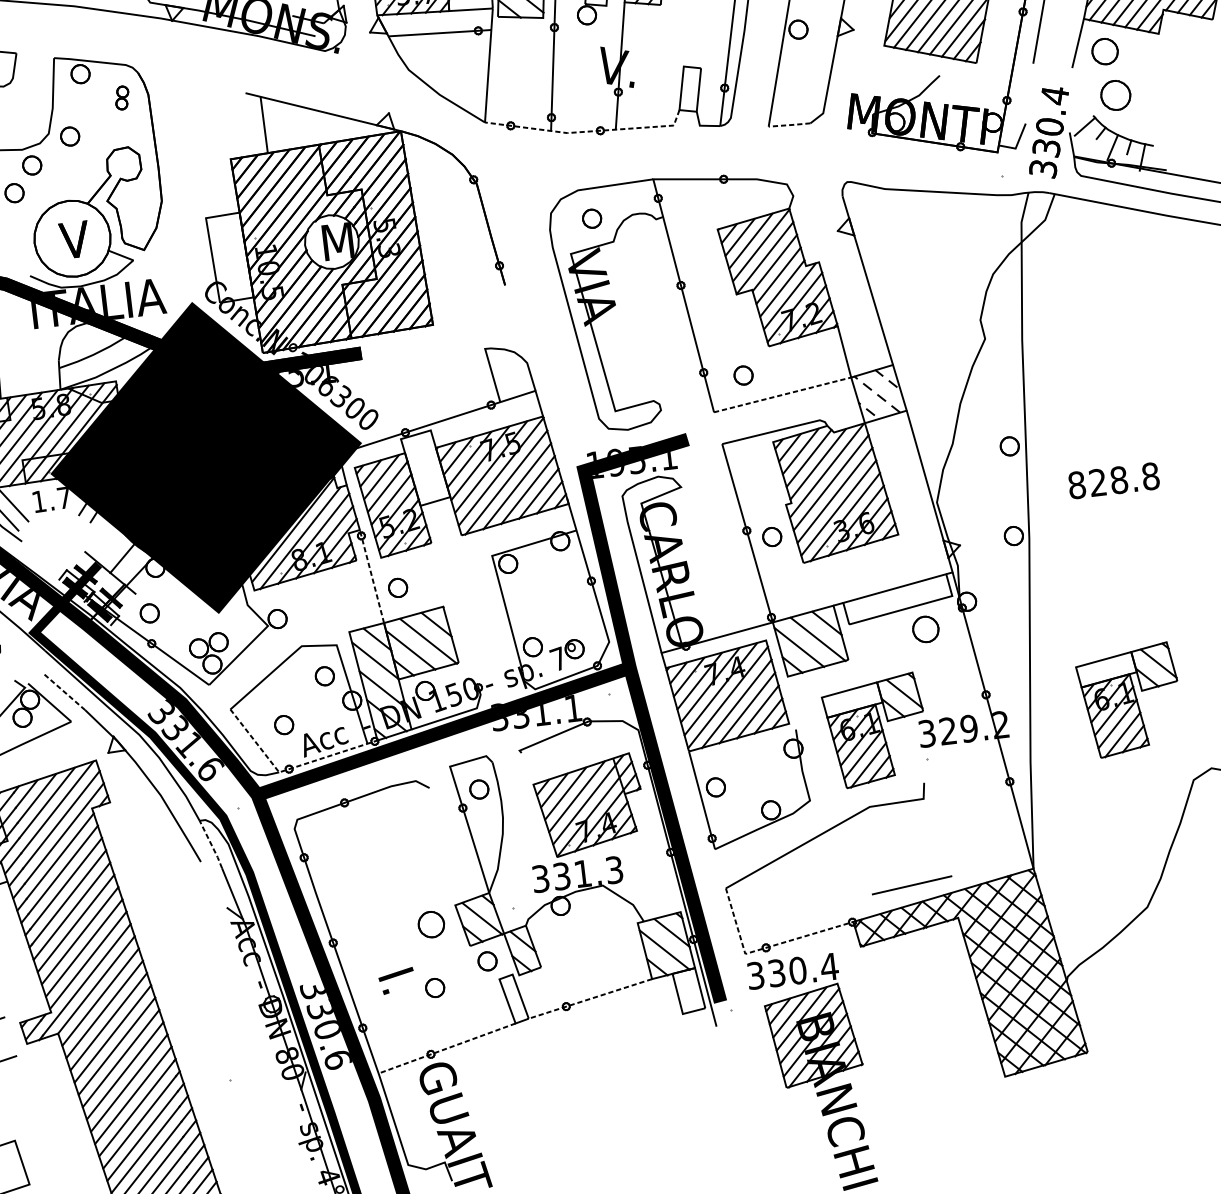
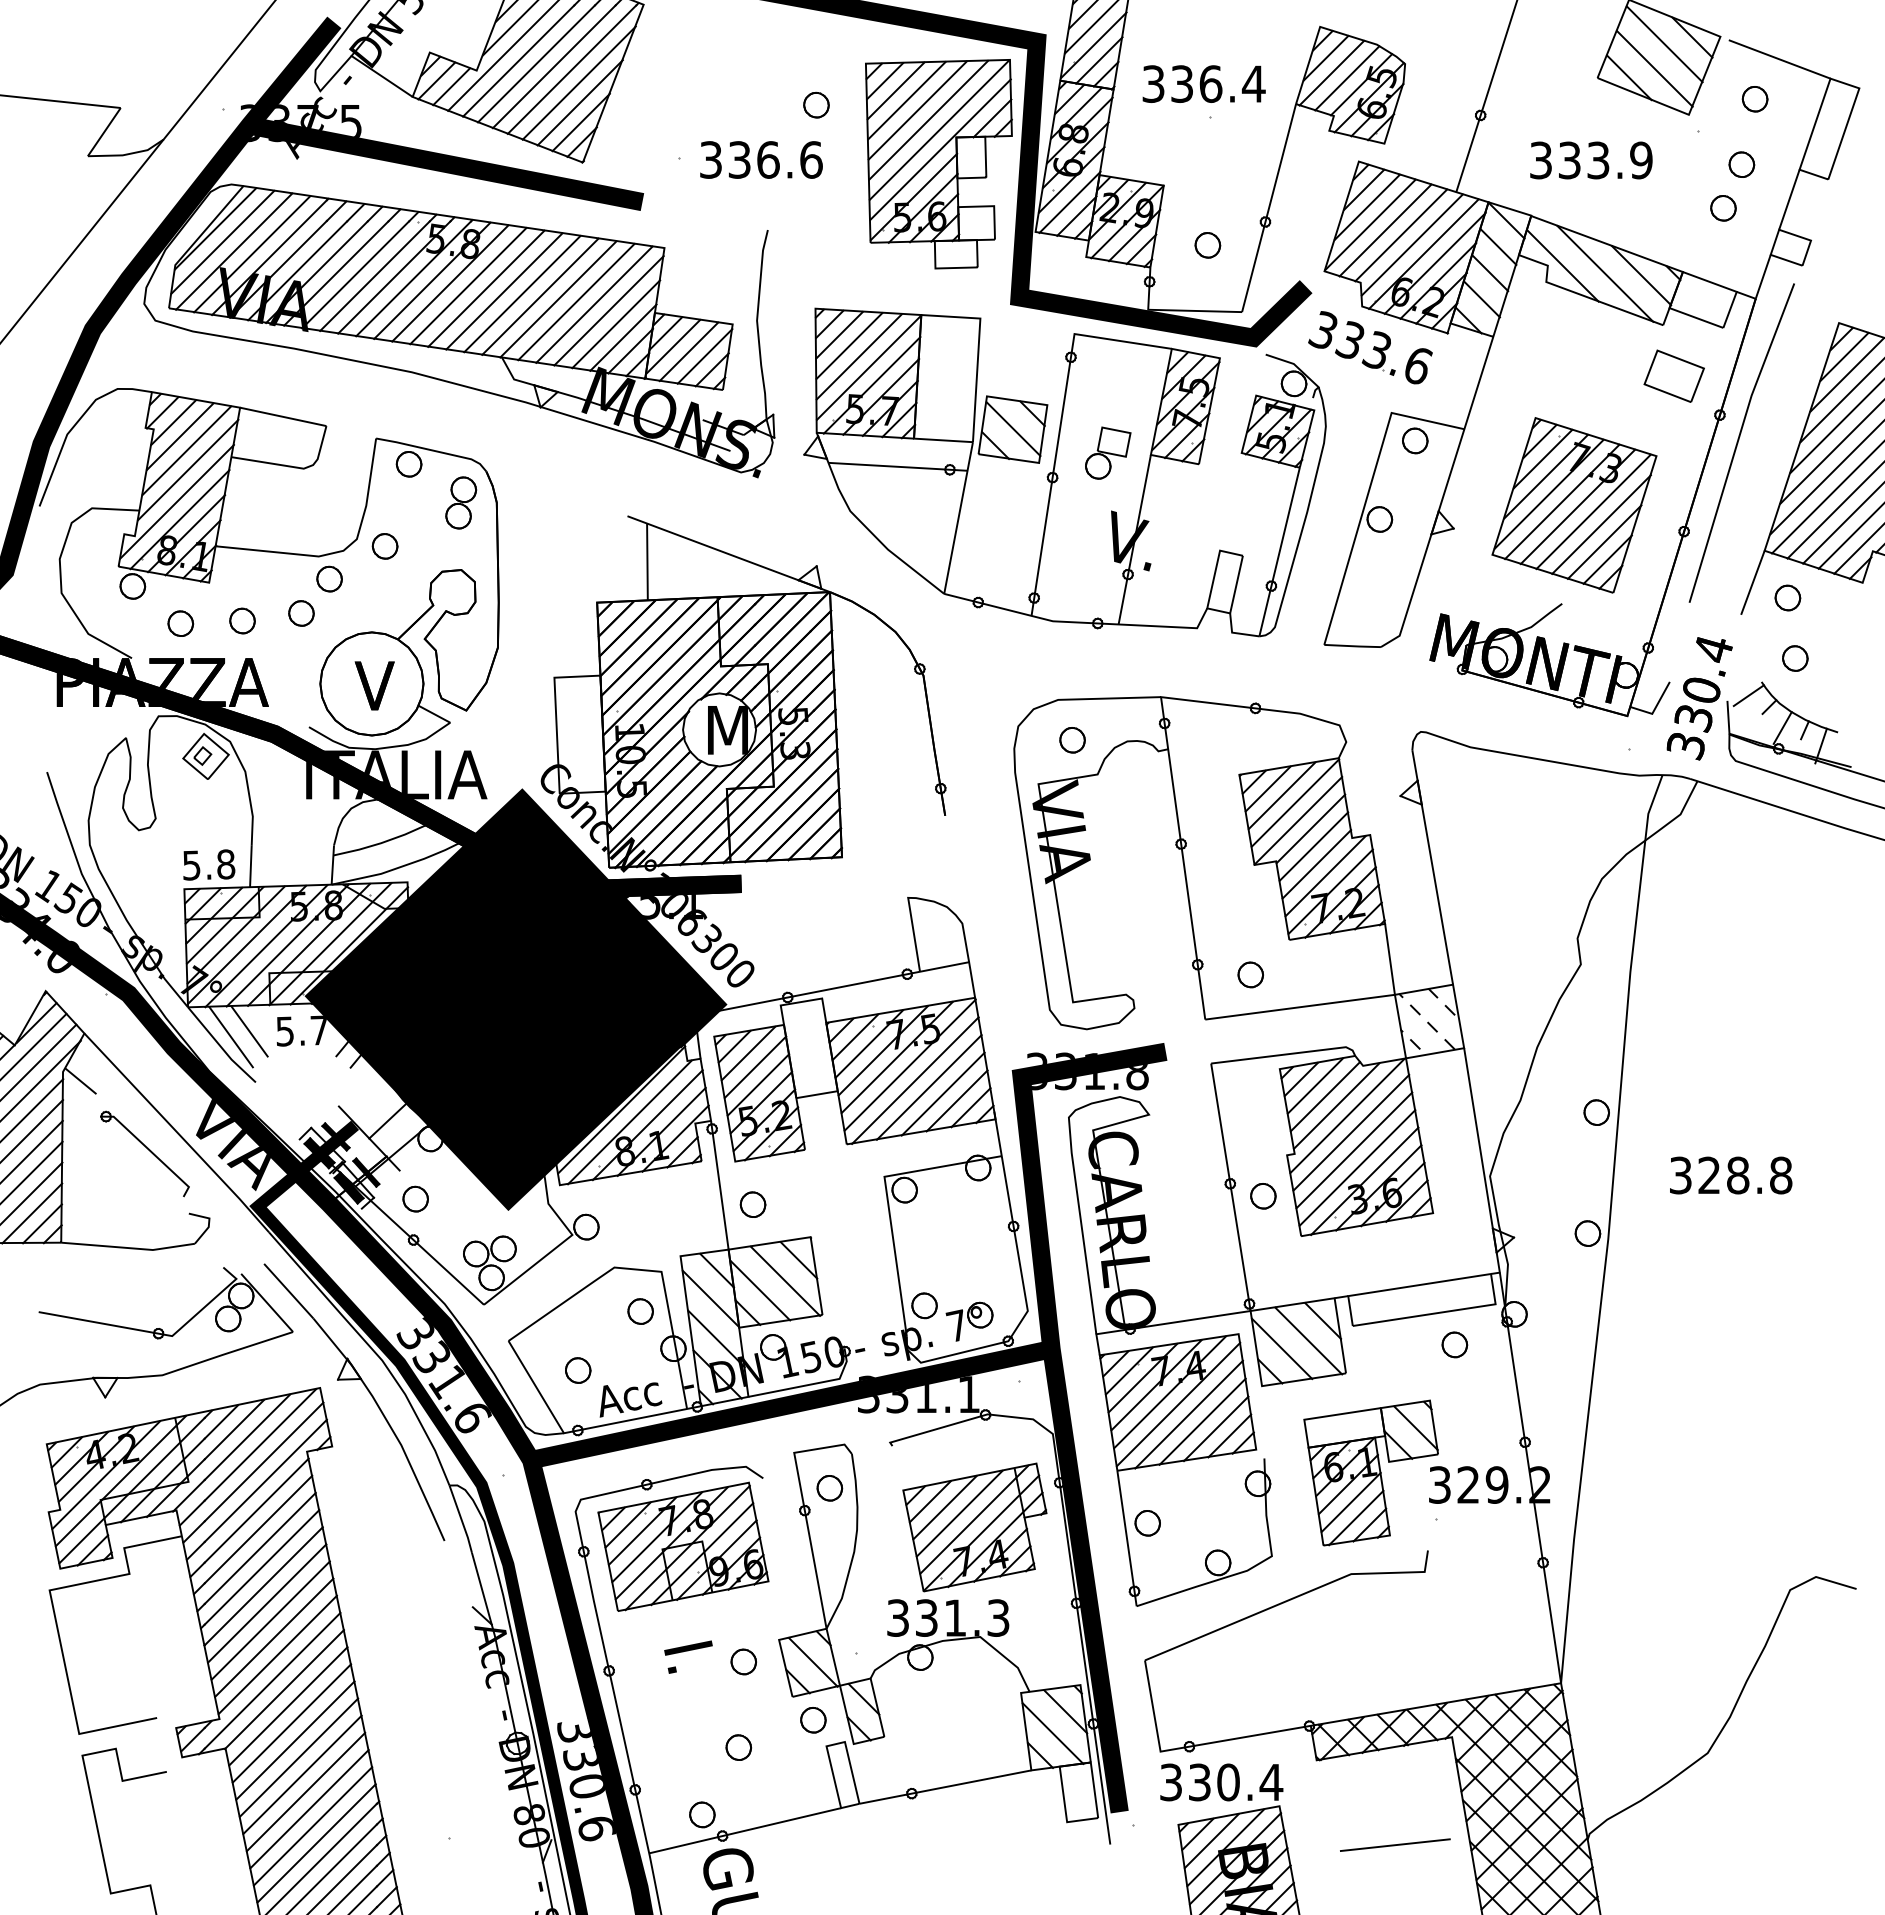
part: (1104, 51) -> (1787, 597), size x0.71
part: (1116, 95) -> (1795, 658), size x0.62
part: (122, 97) -> (461, 502), size x1.67
line: (790, 125) -> (1353, 646), dashed -> solid
line: (586, 131) -> (1079, 622), dashed -> solid
line: (782, 395) -> (1300, 1007), dashed -> solid
text: (632, 460) -> (1087, 1071), 195.1 -> 331.8
text: (1076, 485) -> (1680, 1175), 828.8 -> 328.8
text: (38, 501) -> (284, 1031), 1.7 -> 5.7
line: (371, 576) -> (719, 1185), dashed -> solid
part: (925, 629) -> (1454, 1344), size x0.71
line: (64, 692) -> (288, 1291), dashed -> solid
part: (1129, 700) -> (1716, 1472), removed
line: (290, 769) -> (579, 1430), dashed -> solid
line: (211, 844) -> (461, 1519), dashed -> solid
part: (376, 845) -> (683, 1546), added
line: (912, 884) -> (1395, 1844), moved
part: (431, 924) -> (743, 1661), size x0.71
line: (766, 947) -> (1190, 1746), dashed -> solid
text: (396, 980) -> (688, 1656), moved
line: (590, 999) -> (945, 1787), dashed -> solid
part: (414, 1040) -> (702, 1814), added
line: (447, 1048) -> (745, 1830), dashed -> solid

